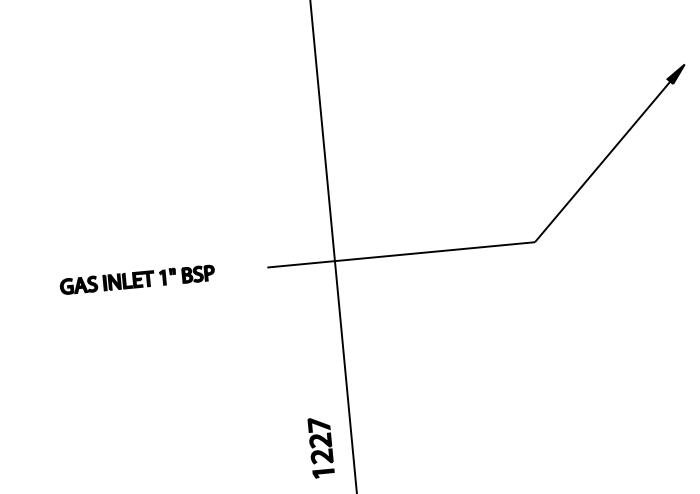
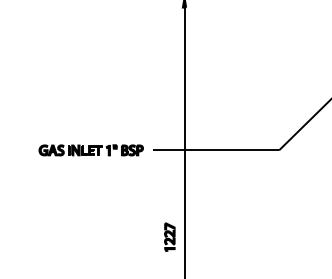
part: (136, 280) -> (90, 150), size x1.43

